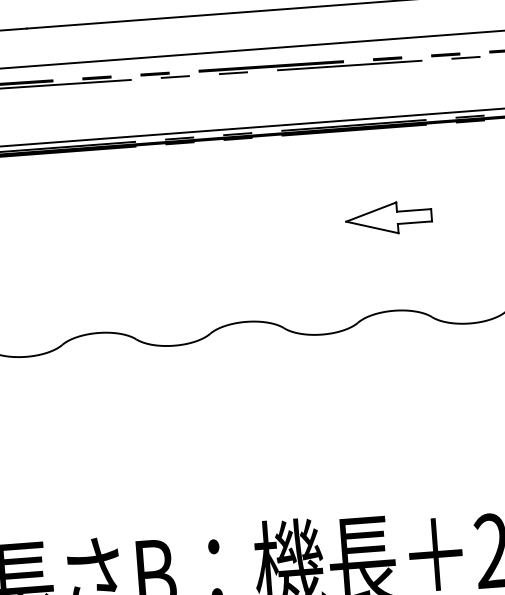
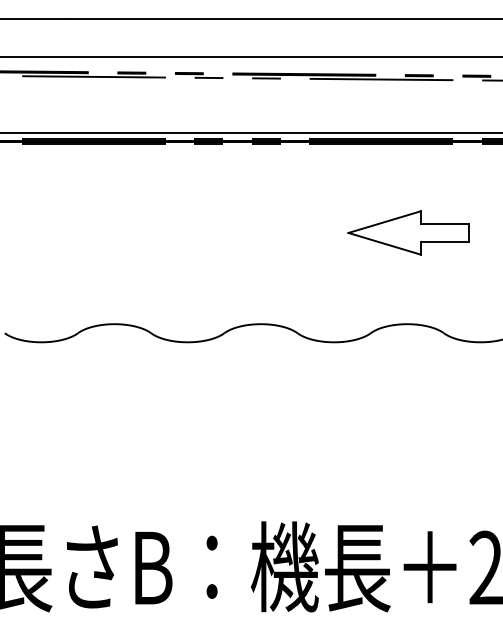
part: (388, 218) -> (408, 232), size x1.43

